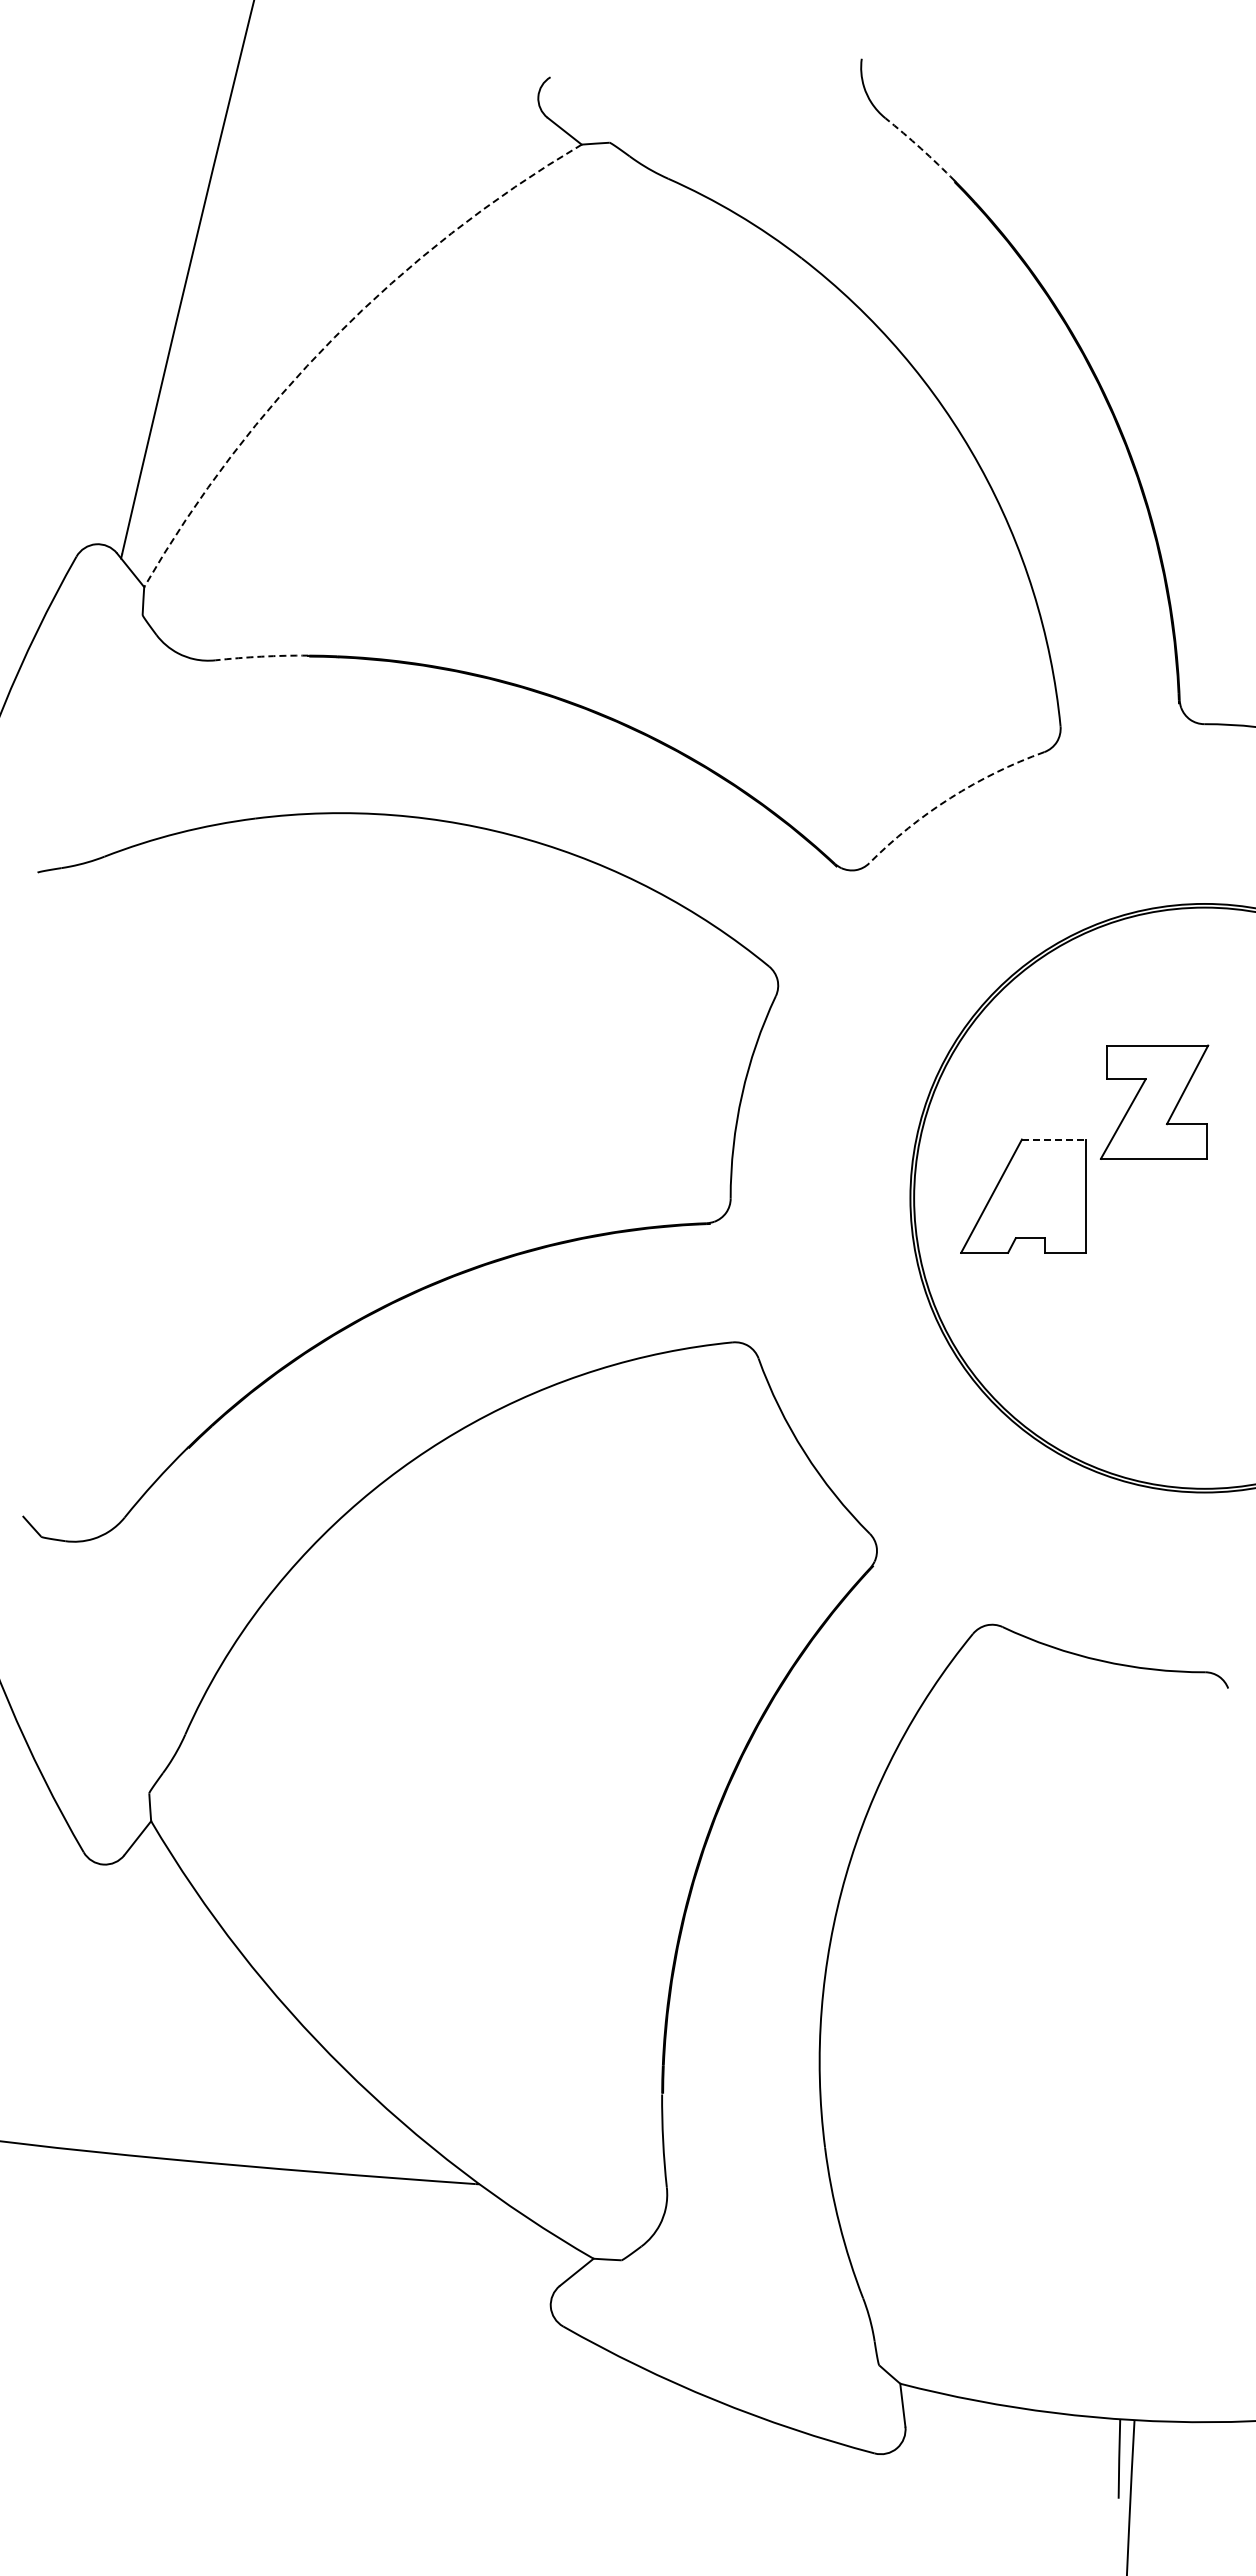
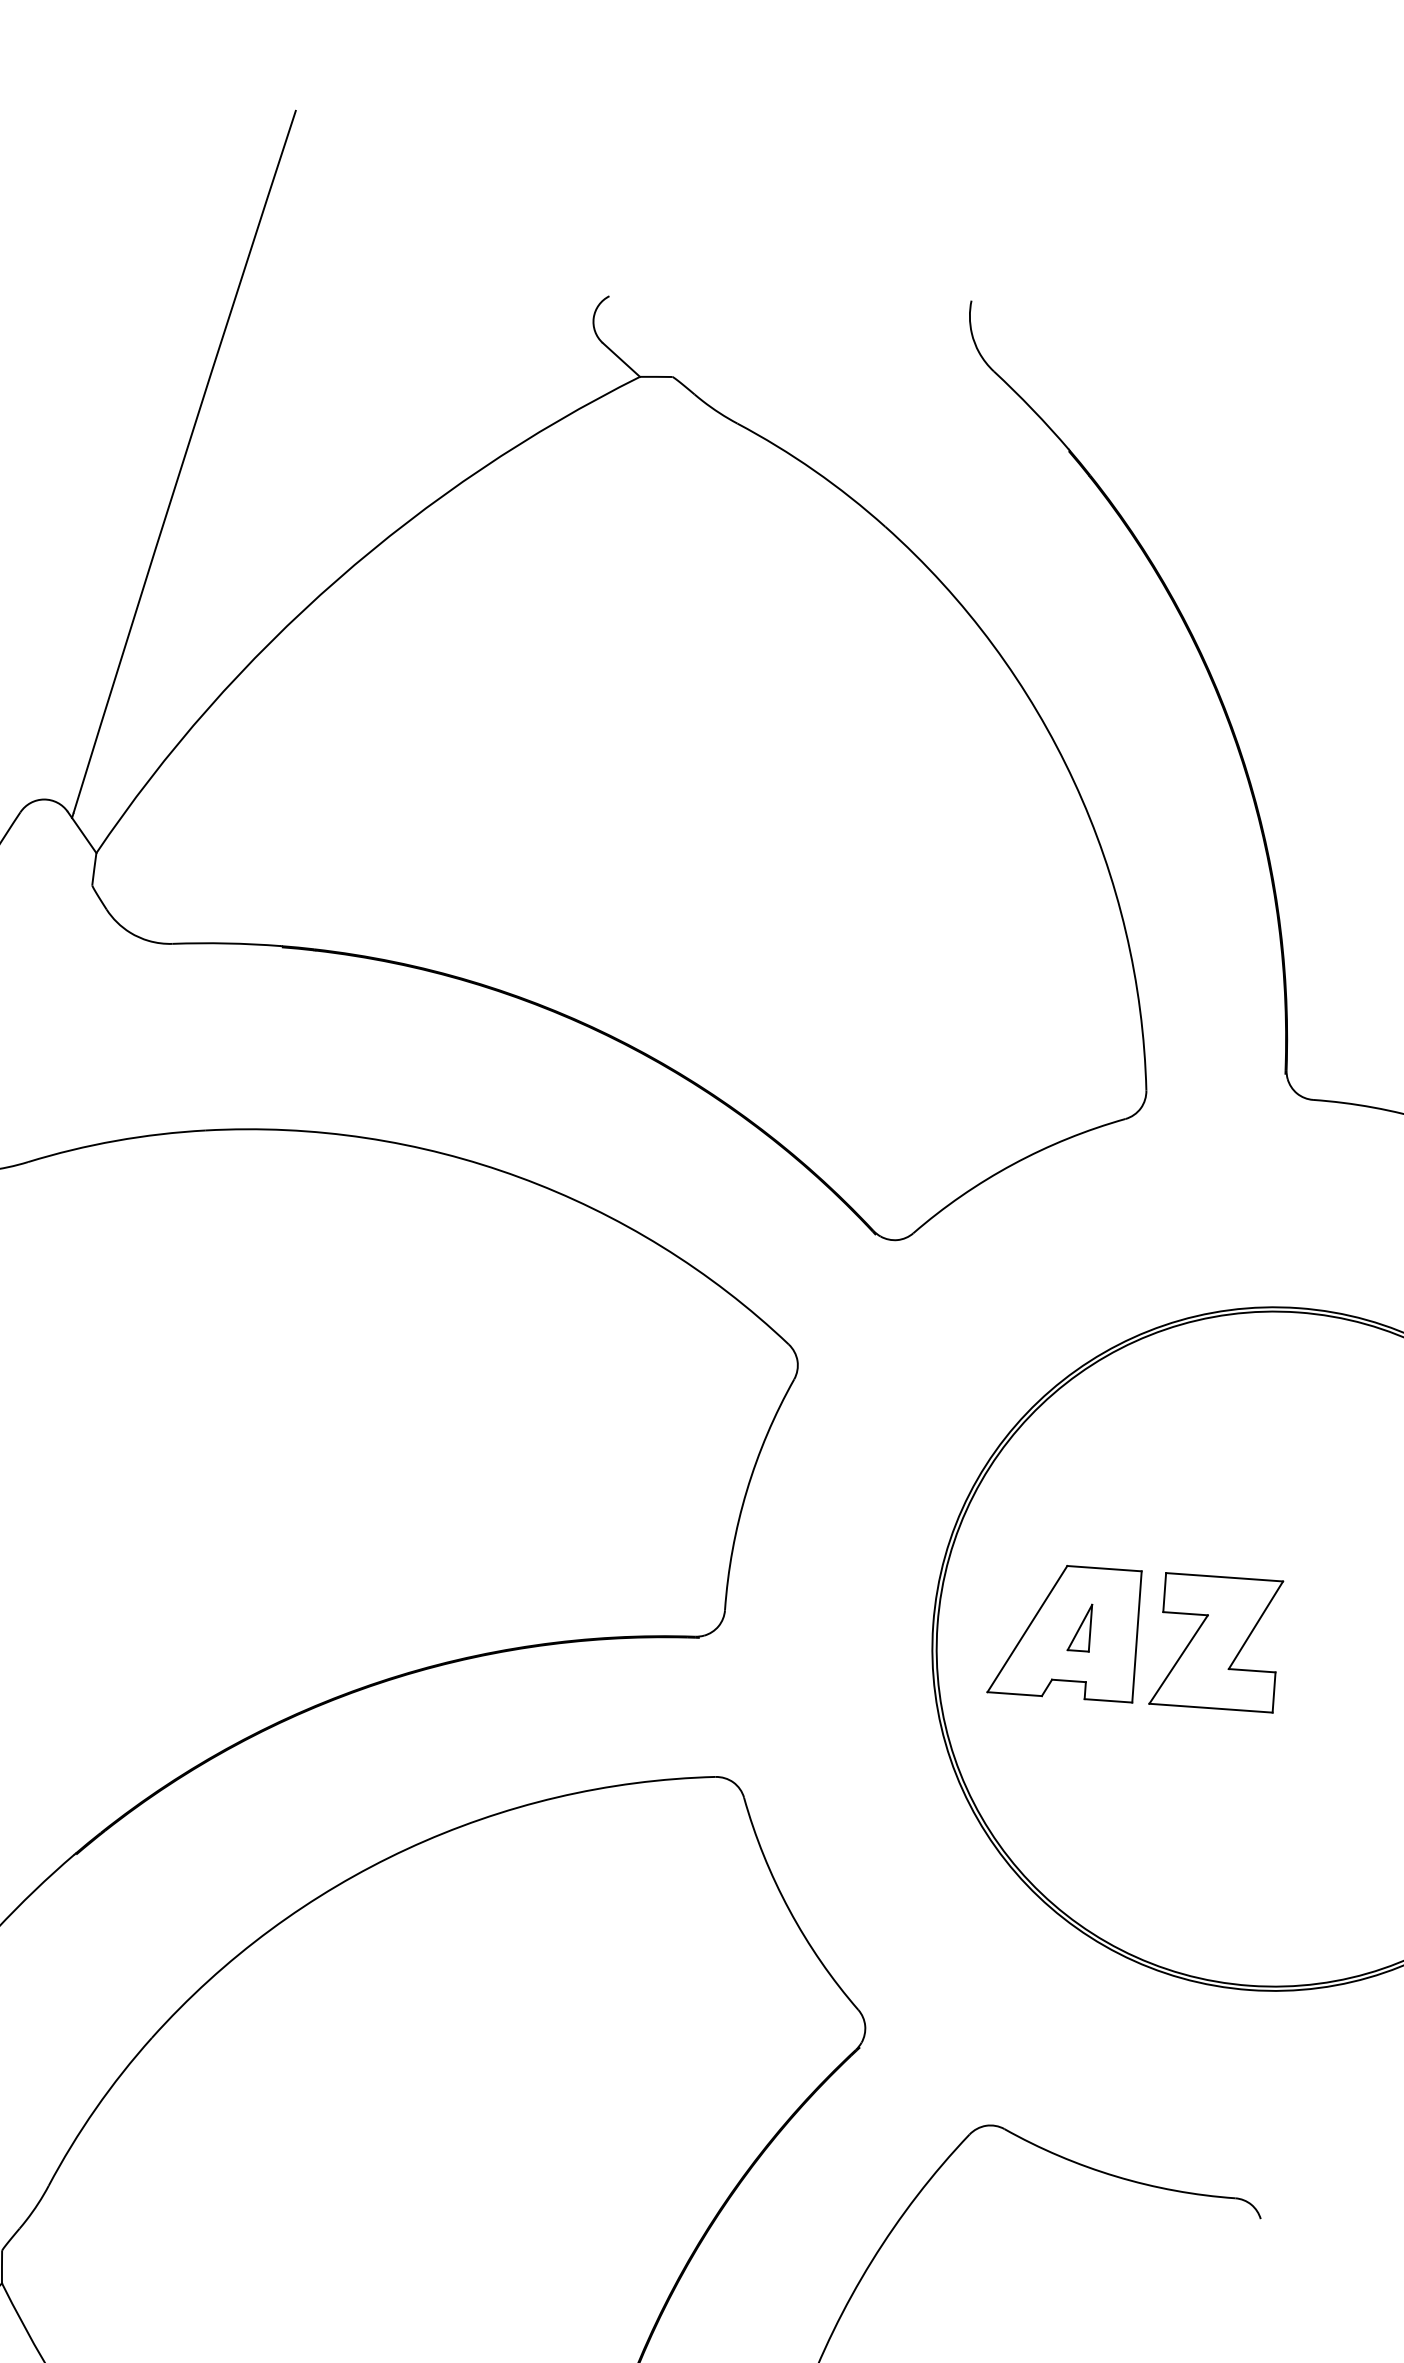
arc: (920, 148) -> (1032, 409), dashed -> solid
arc: (334, 337) -> (337, 579), dashed -> solid
arc: (261, 656) -> (226, 943), dashed -> solid
arc: (950, 798) -> (1012, 1164), dashed -> solid
part: (1154, 1101) -> (1216, 1641), moved
line: (1054, 1139) -> (1105, 1568), dashed -> solid
part: (1036, 1191) -> (1079, 1627), added

